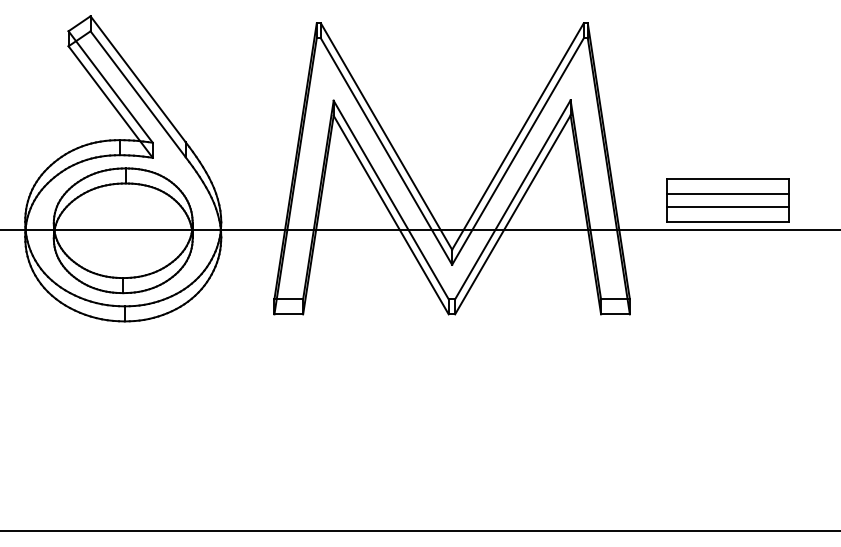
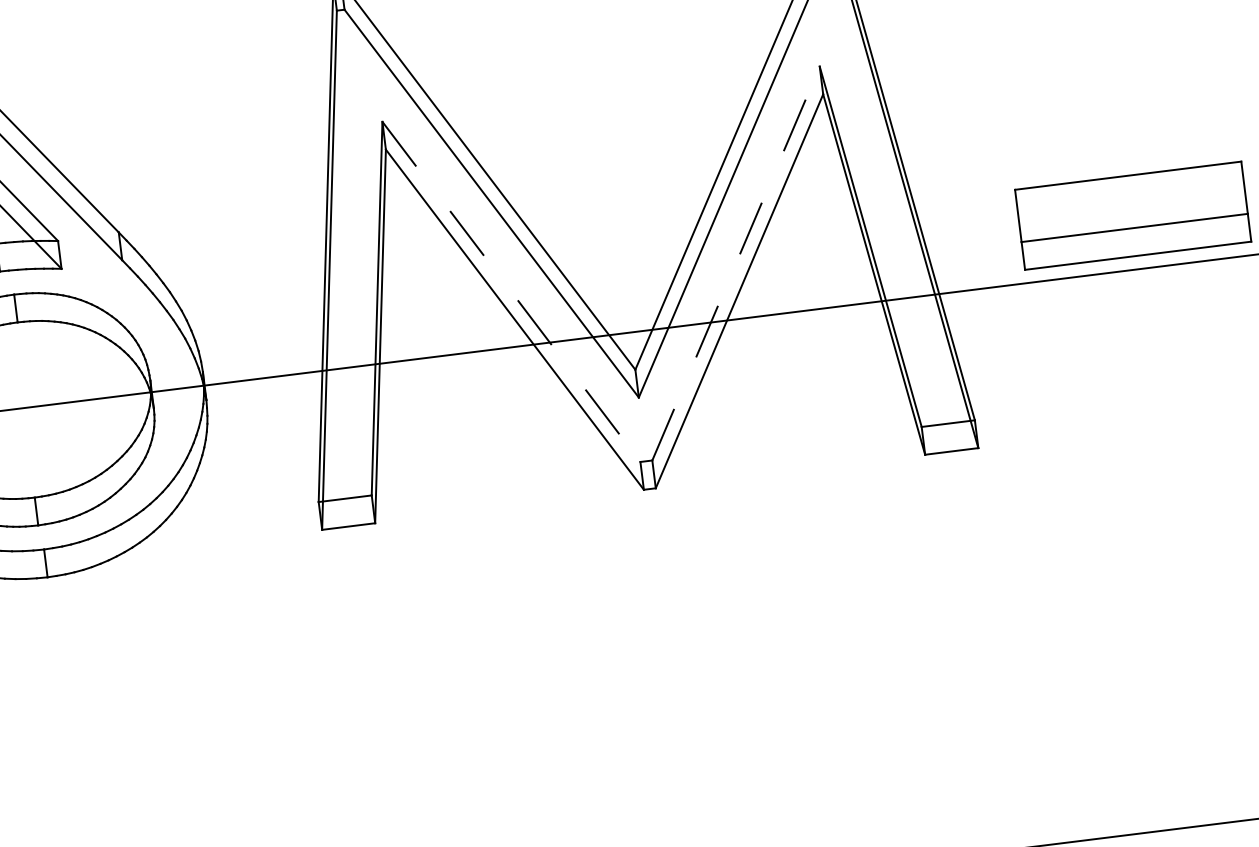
line: (727, 194) -> (1130, 204), removed
line: (513, 199) -> (737, 262), solid -> dashed
line: (391, 200) -> (512, 292), solid -> dashed

